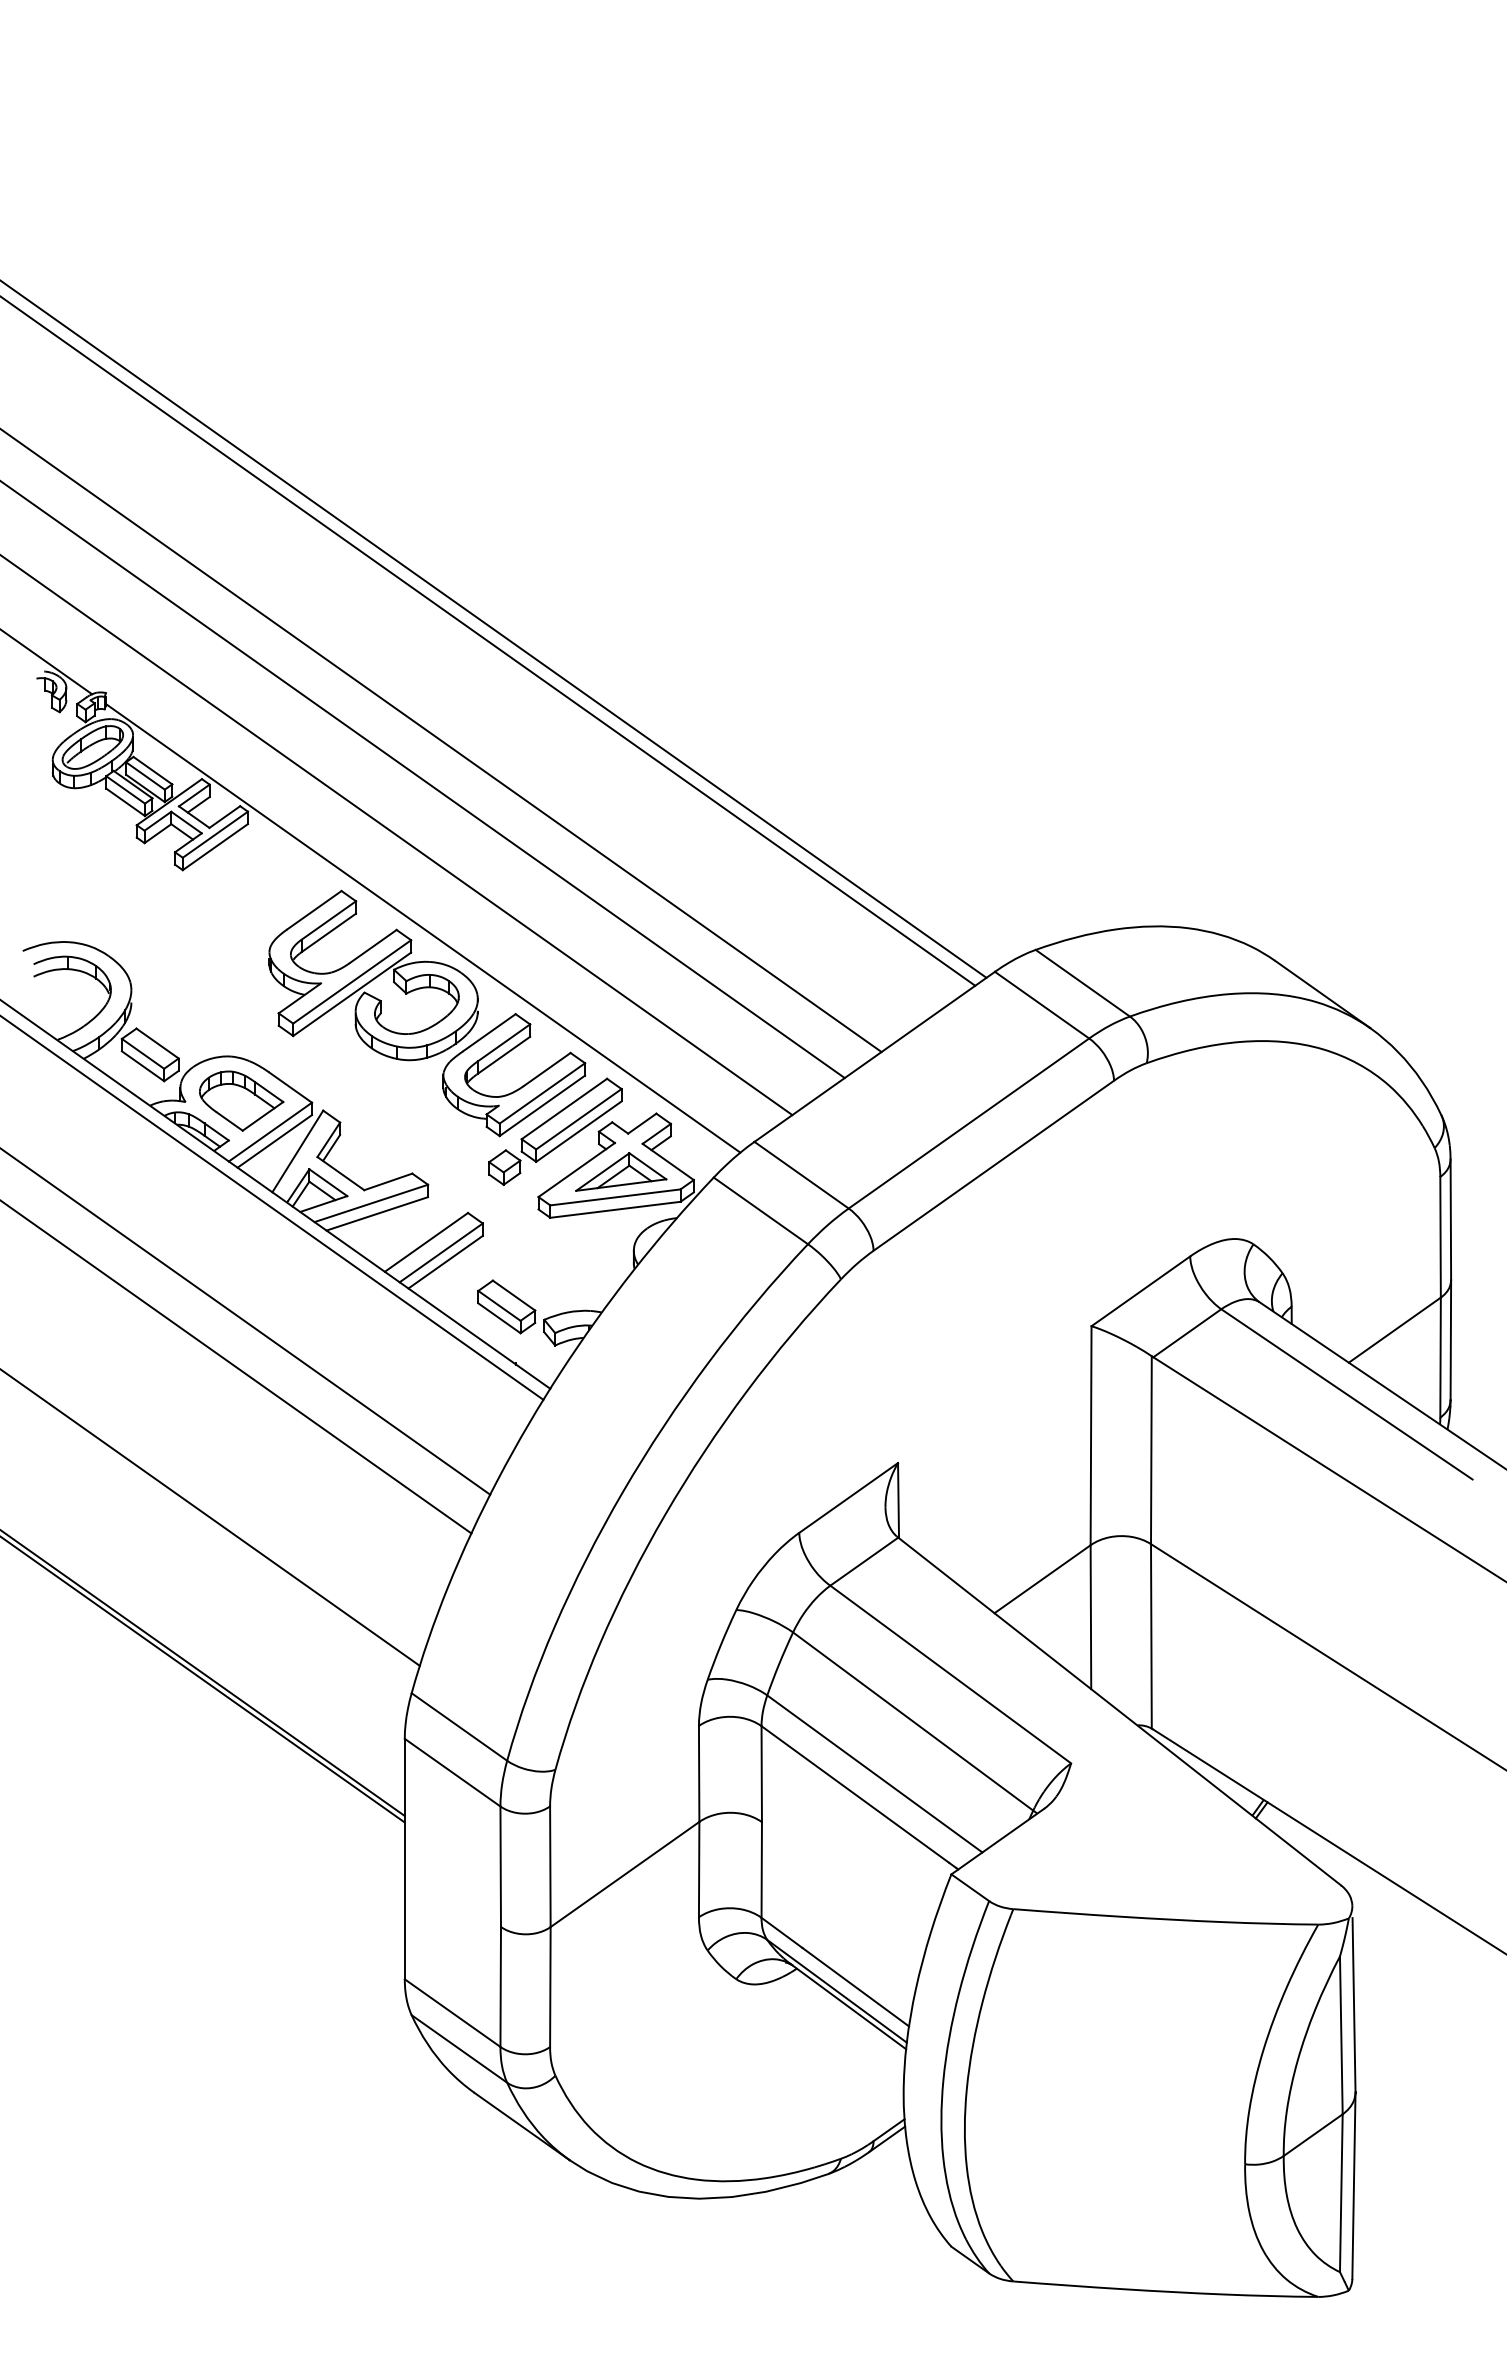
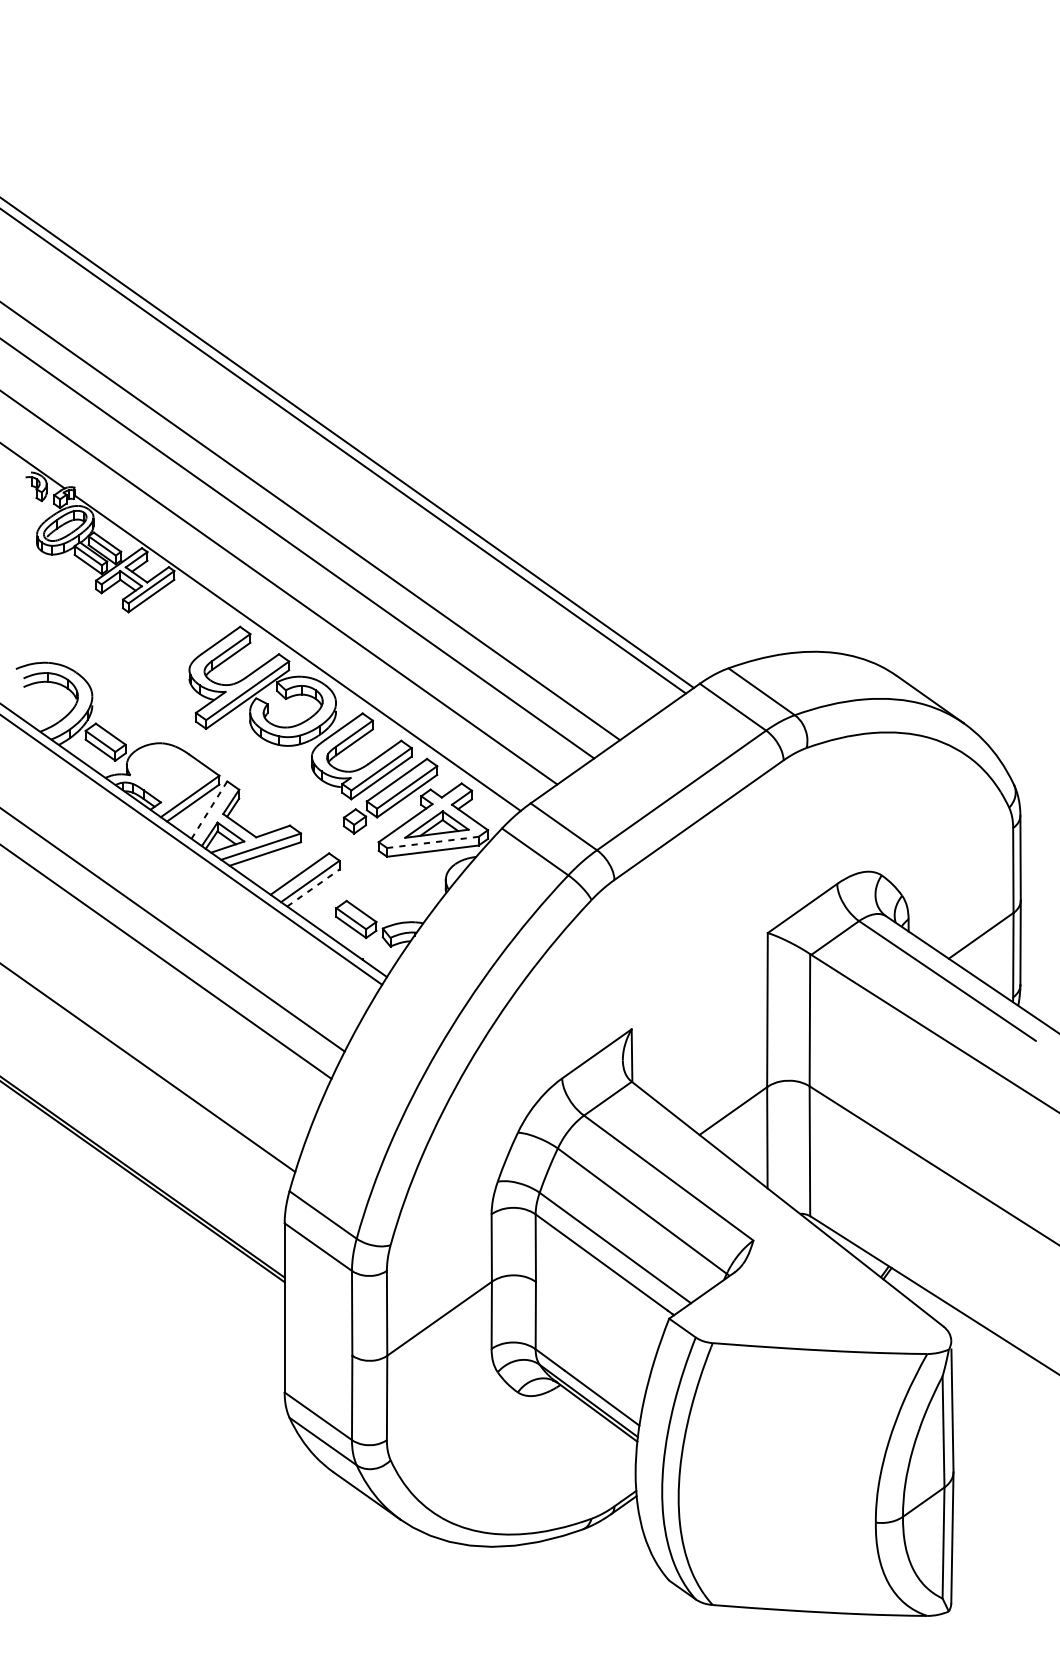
part: (241, 1100) -> (169, 774), removed
line: (297, 1151) -> (209, 810), solid -> dashed
line: (615, 1197) -> (432, 842), solid -> dashed
line: (445, 1262) -> (313, 888), solid -> dashed

